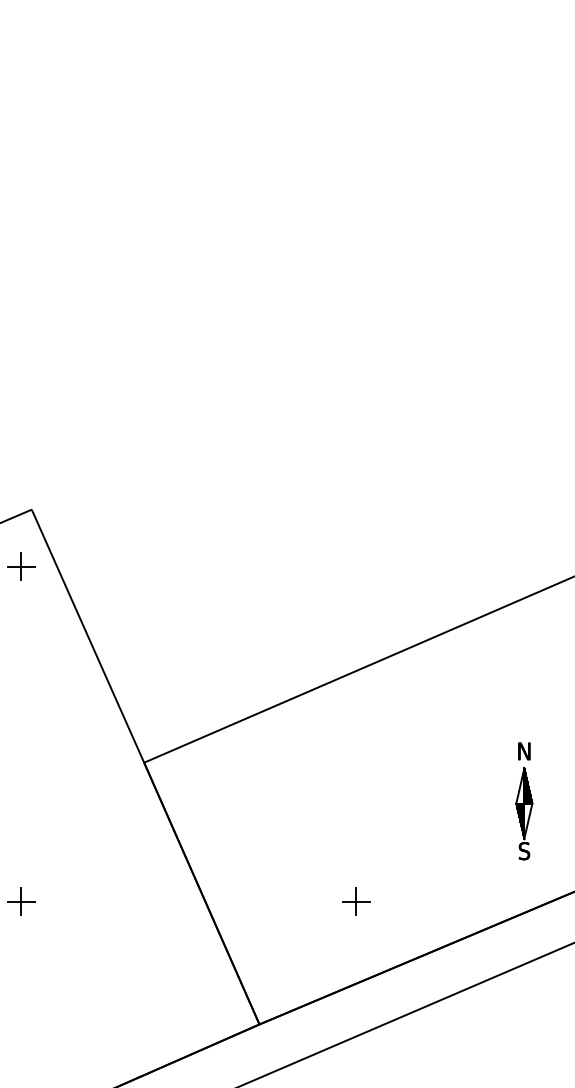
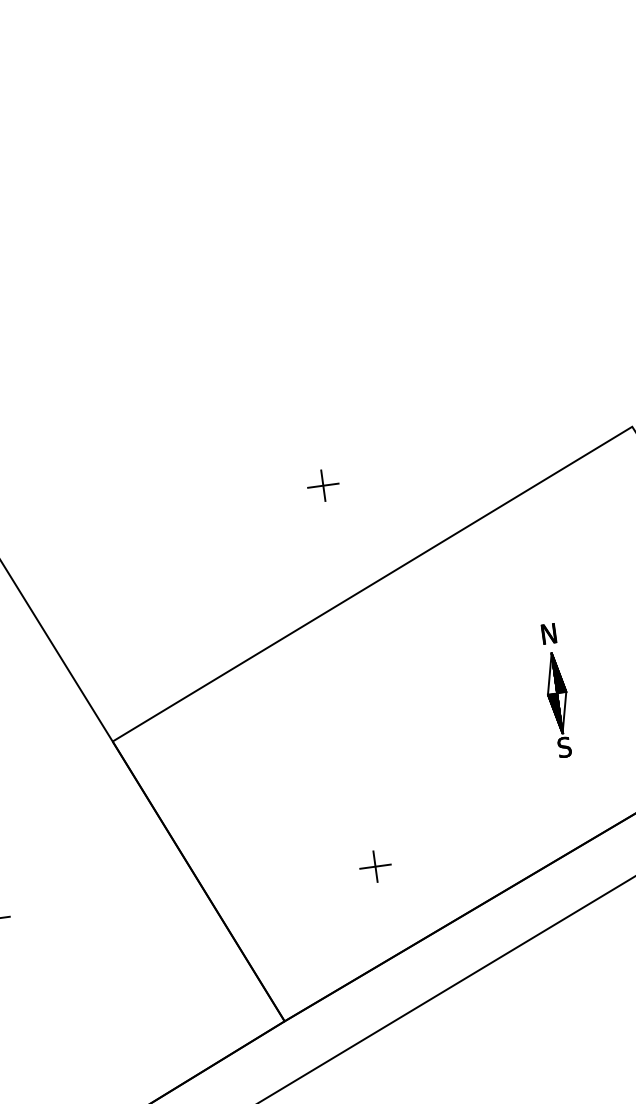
part: (356, 566) -> (323, 485), added
part: (524, 801) -> (556, 690), moved

